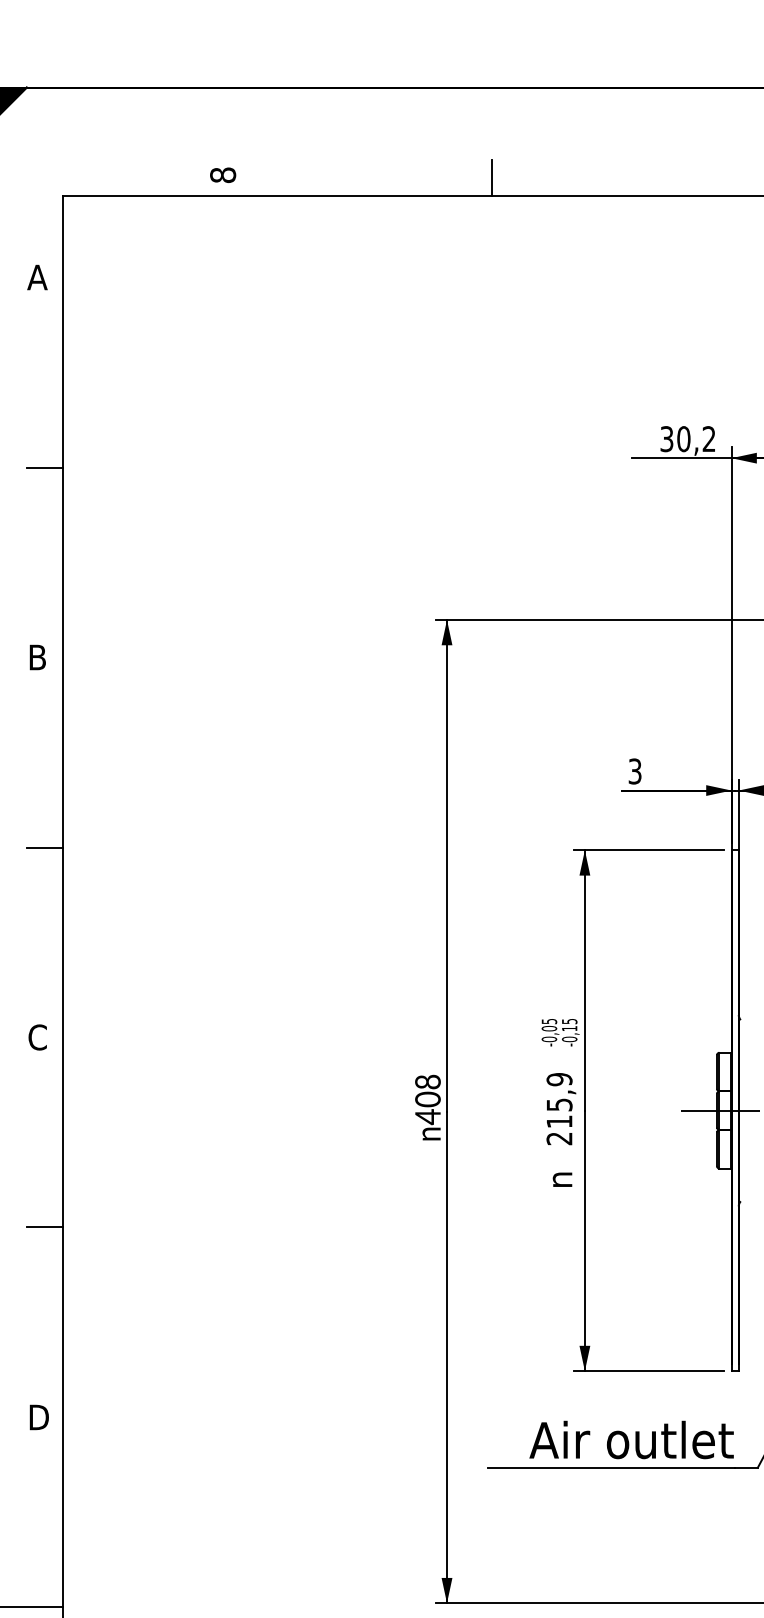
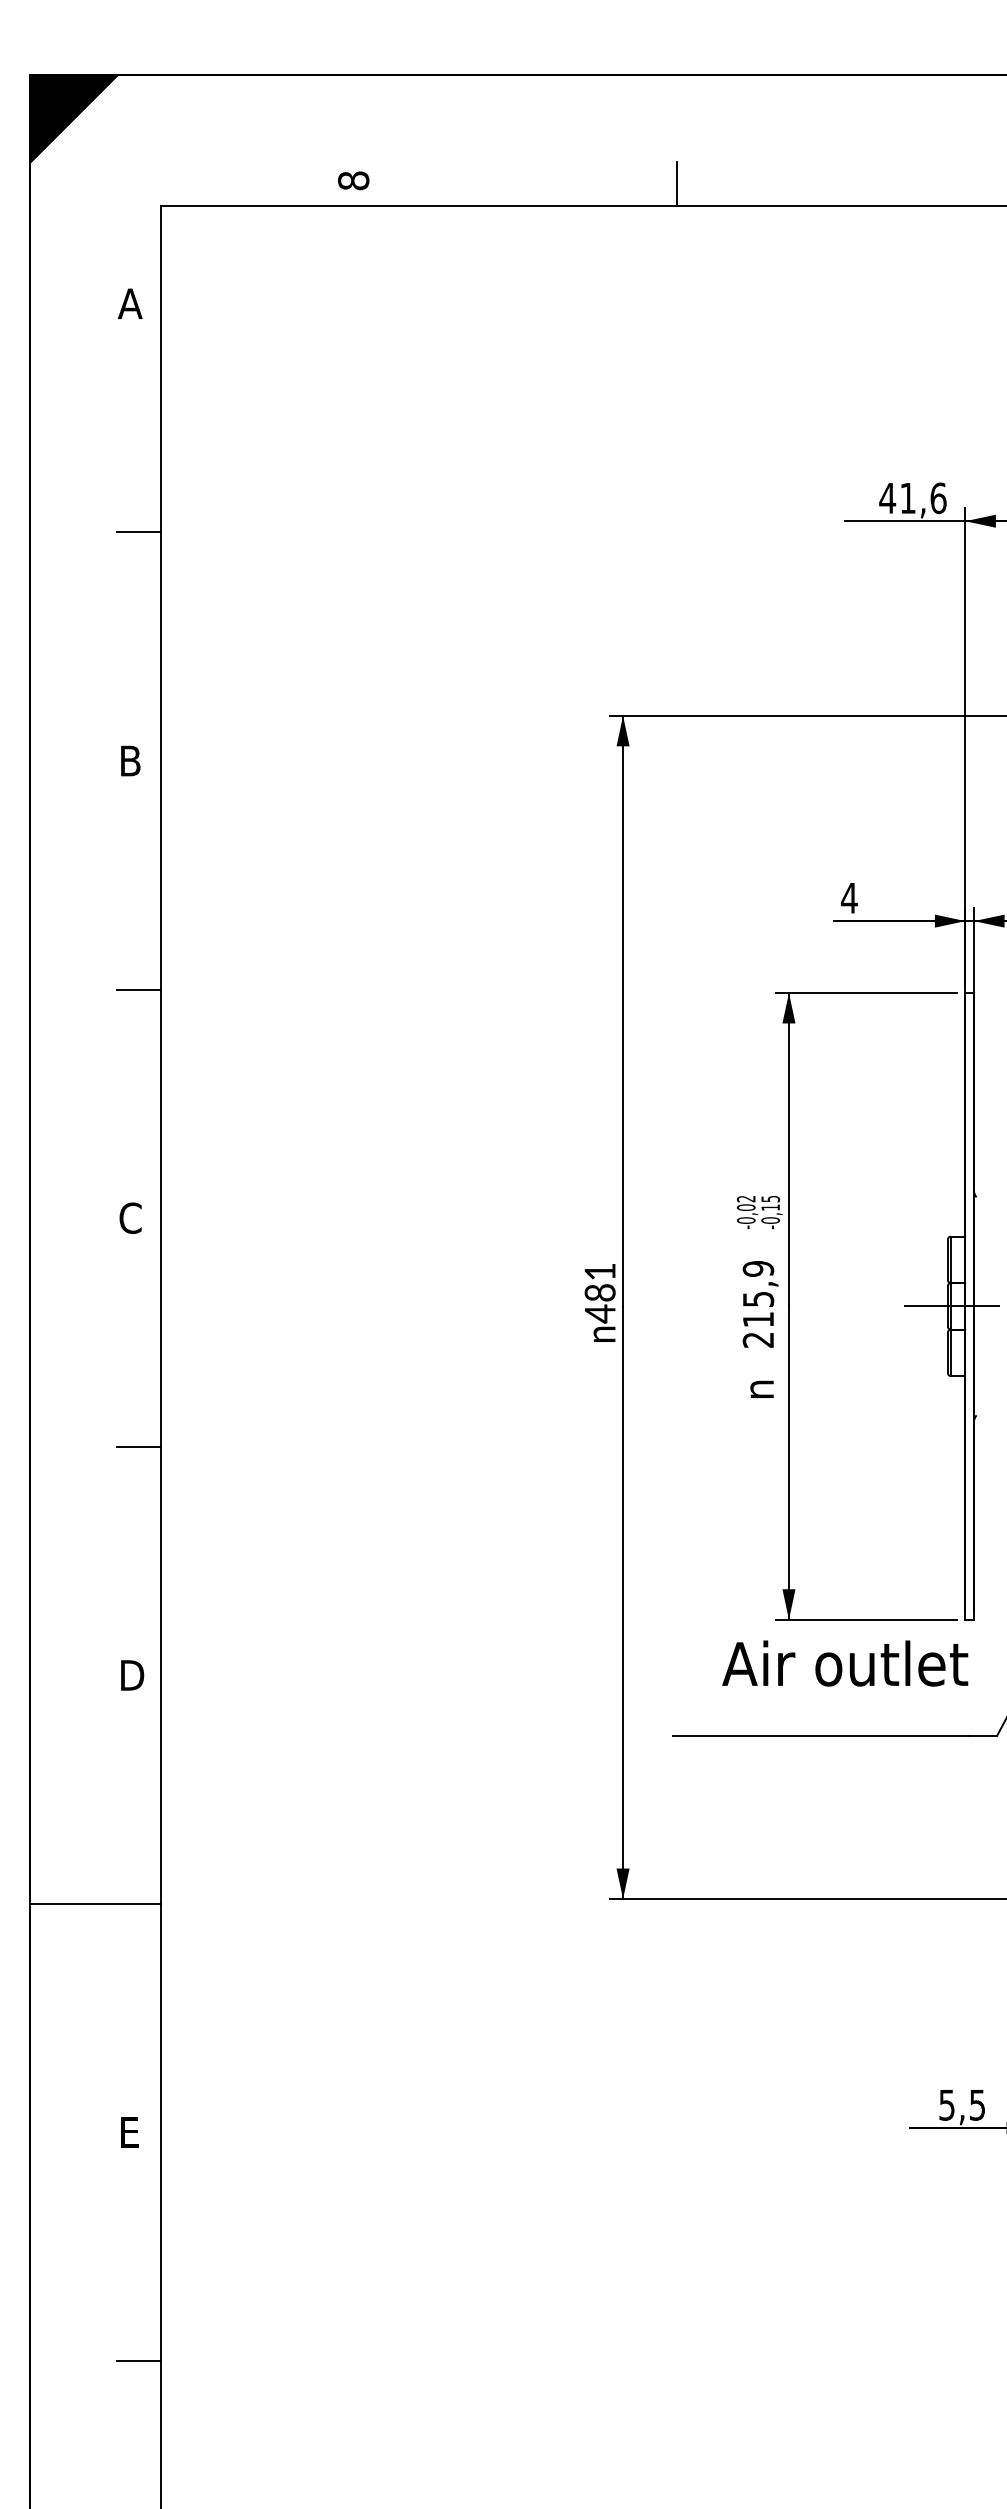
text: (687, 439) -> (912, 498), 30,2 -> 41,6
text: (635, 770) -> (849, 897), 3 -> 4
text: (548, 1021) -> (745, 1199), -0,05 -> -0,02
text: (427, 1090) -> (599, 1282), 408 -> 481
text: (631, 1439) -> (845, 1663), moved

